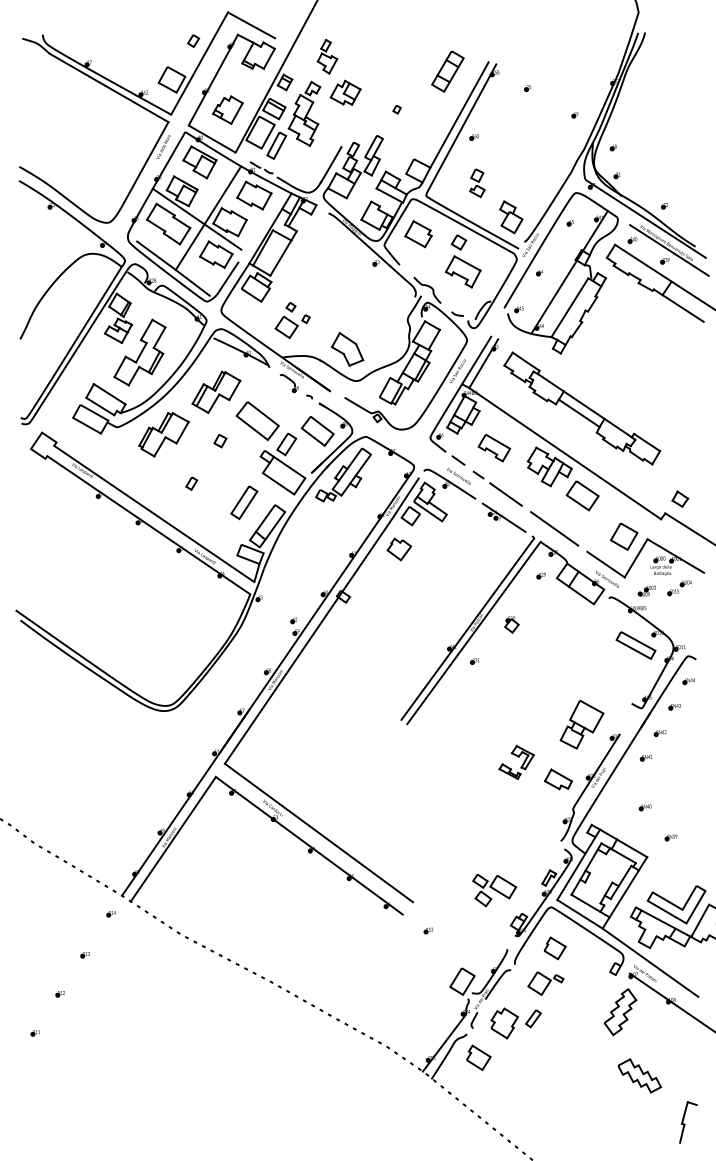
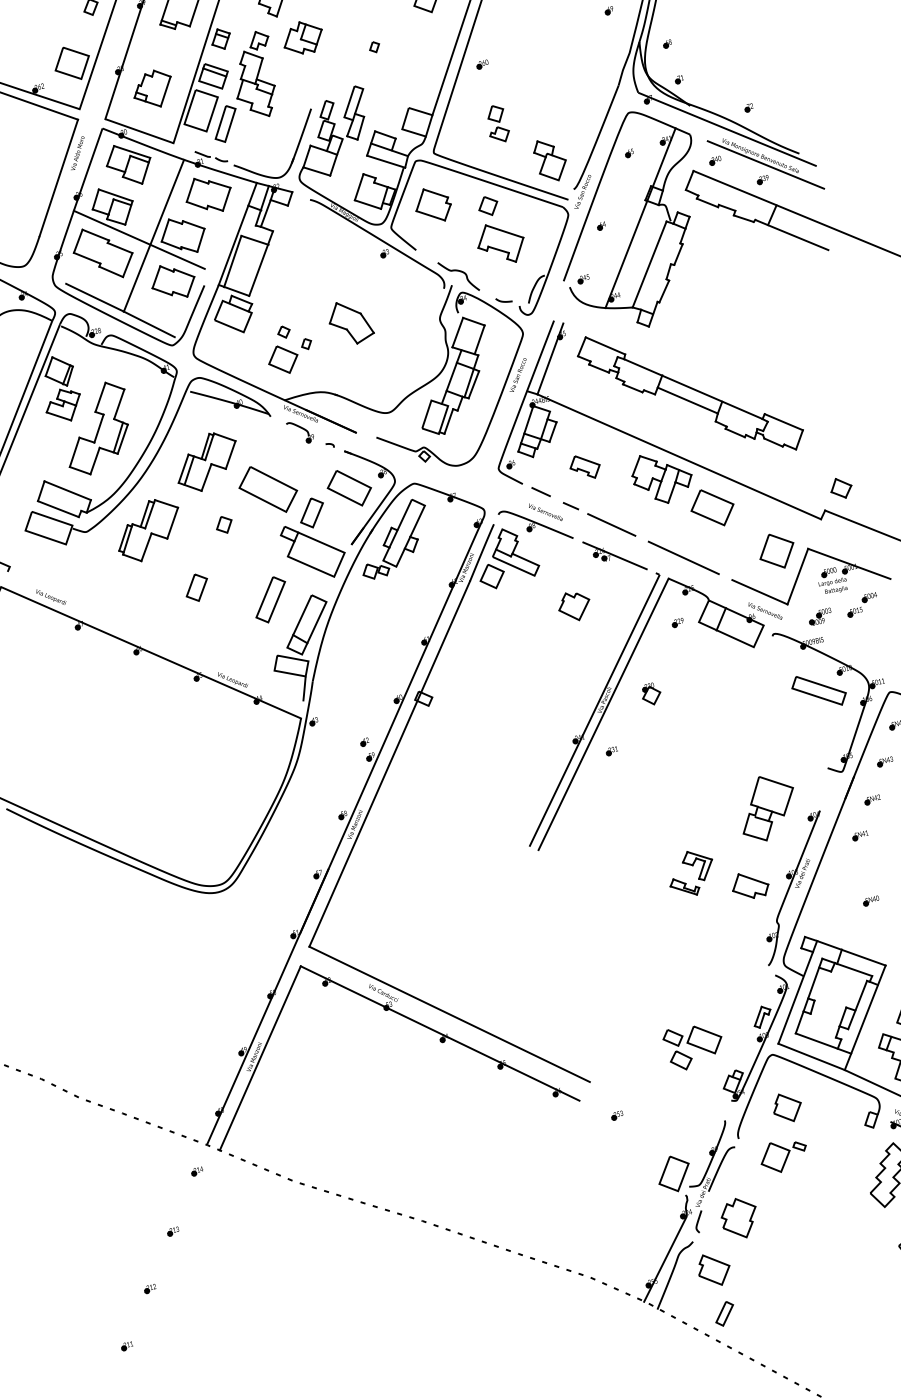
part: (347, 349) -> (350, 322), moved
part: (494, 448) -> (585, 467), size x0.7
part: (191, 483) -> (196, 587), size x1.6
line: (154, 513) -> (155, 635), removed
part: (399, 549) -> (574, 606), moved
part: (533, 1018) -> (724, 1313), moved

